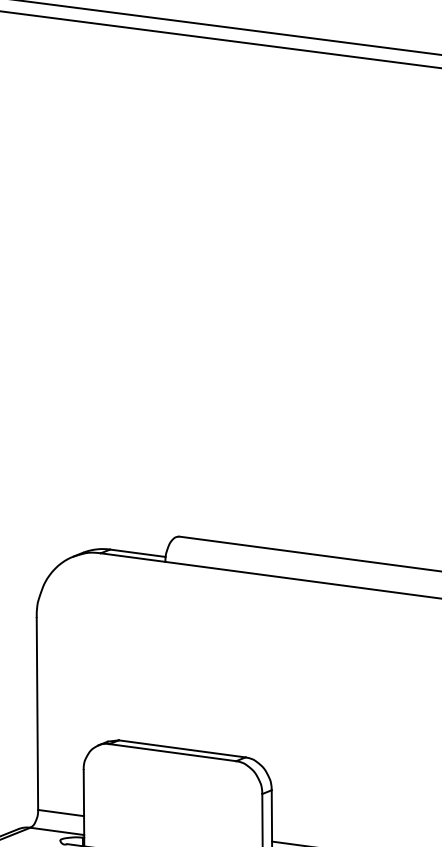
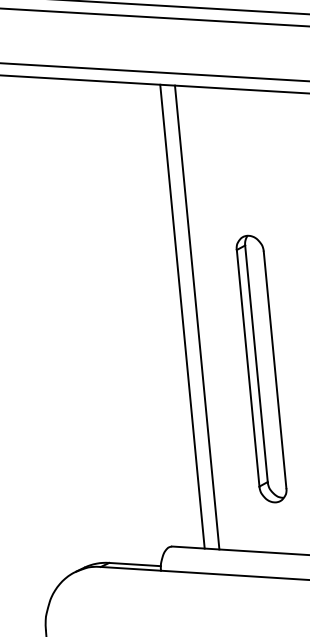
line: (207, 289) -> (182, 316), added
line: (223, 291) -> (197, 317), added
part: (288, 351) -> (260, 368), added

